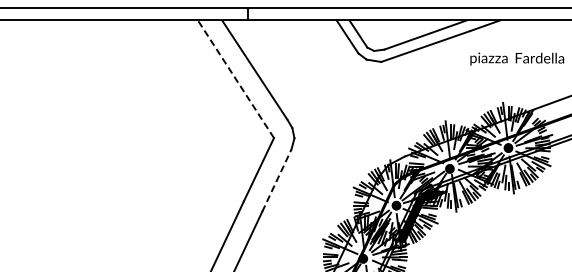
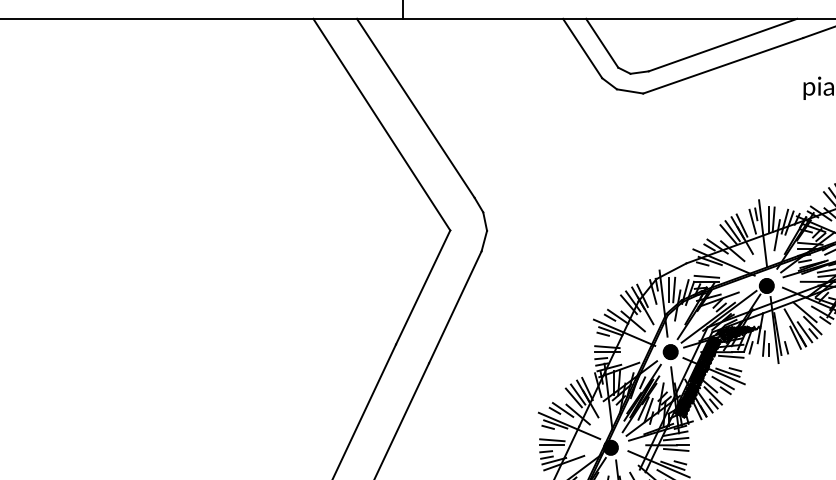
line: (235, 78) -> (380, 123), dashed -> solid
line: (277, 180) -> (456, 306), dashed -> solid

